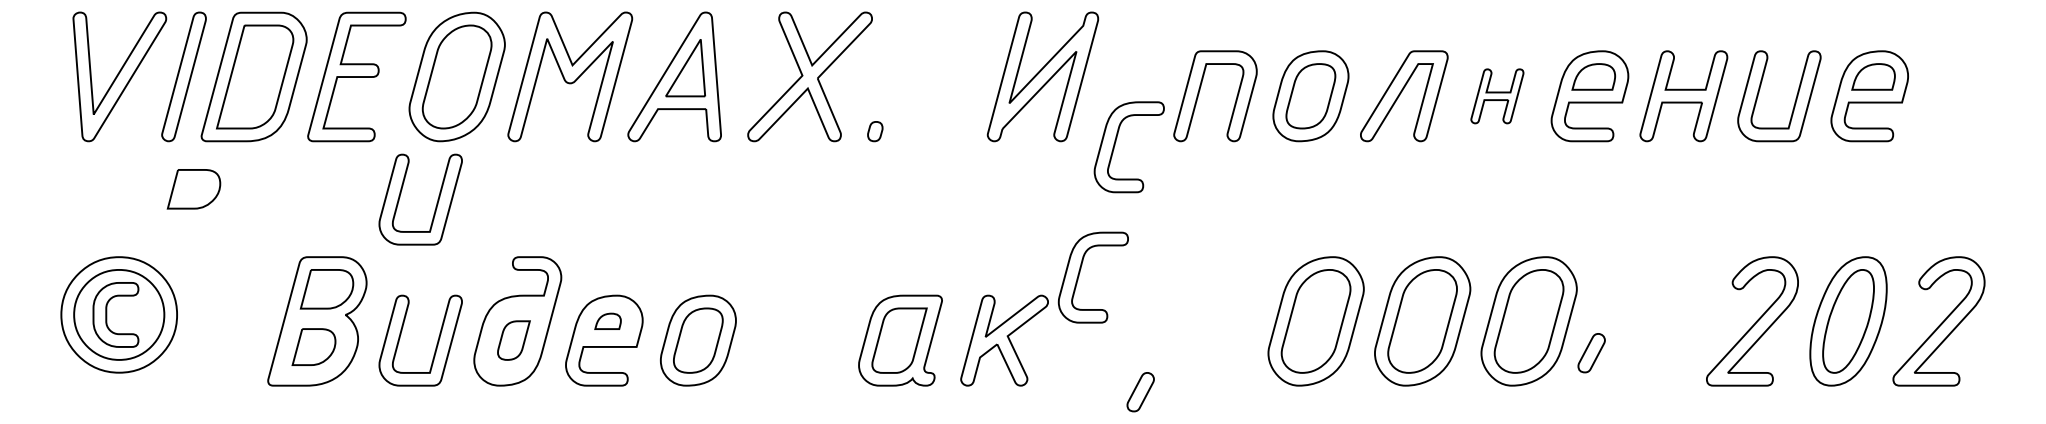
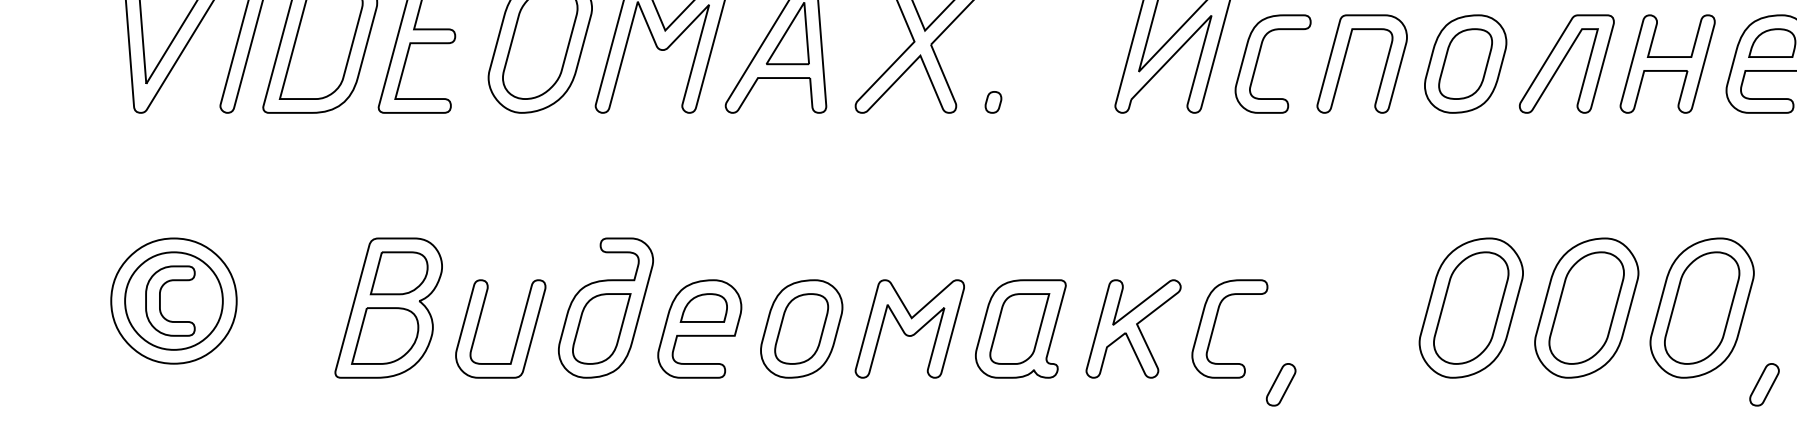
part: (1497, 96) -> (1667, 64), size x1.67
part: (1115, 145) -> (1258, 62), moved
part: (193, 189) -> (254, 165), removed
part: (436, 202) -> (517, 179), removed
part: (1080, 272) -> (1215, 323), moved
part: (607, 321) -> (703, 308), size x1.67
part: (513, 340) -> (601, 328), size x1.67
part: (798, 340) -> (910, 328), added
part: (313, 346) -> (384, 335), size x1.43
part: (1591, 353) -> (1764, 385), moved

